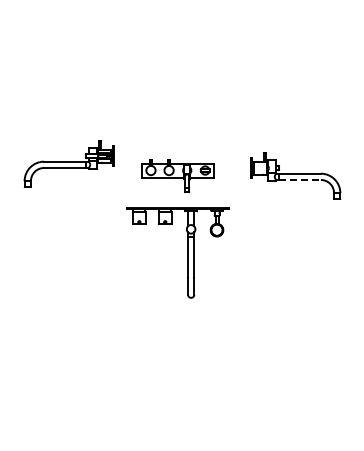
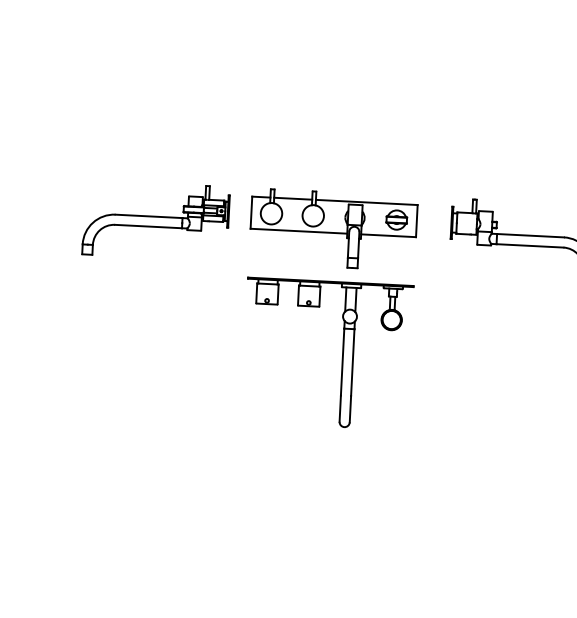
part: (68, 163) -> (154, 219), moved
part: (177, 175) -> (332, 228), size x1.43
line: (300, 180) -> (530, 246), dashed -> solid

